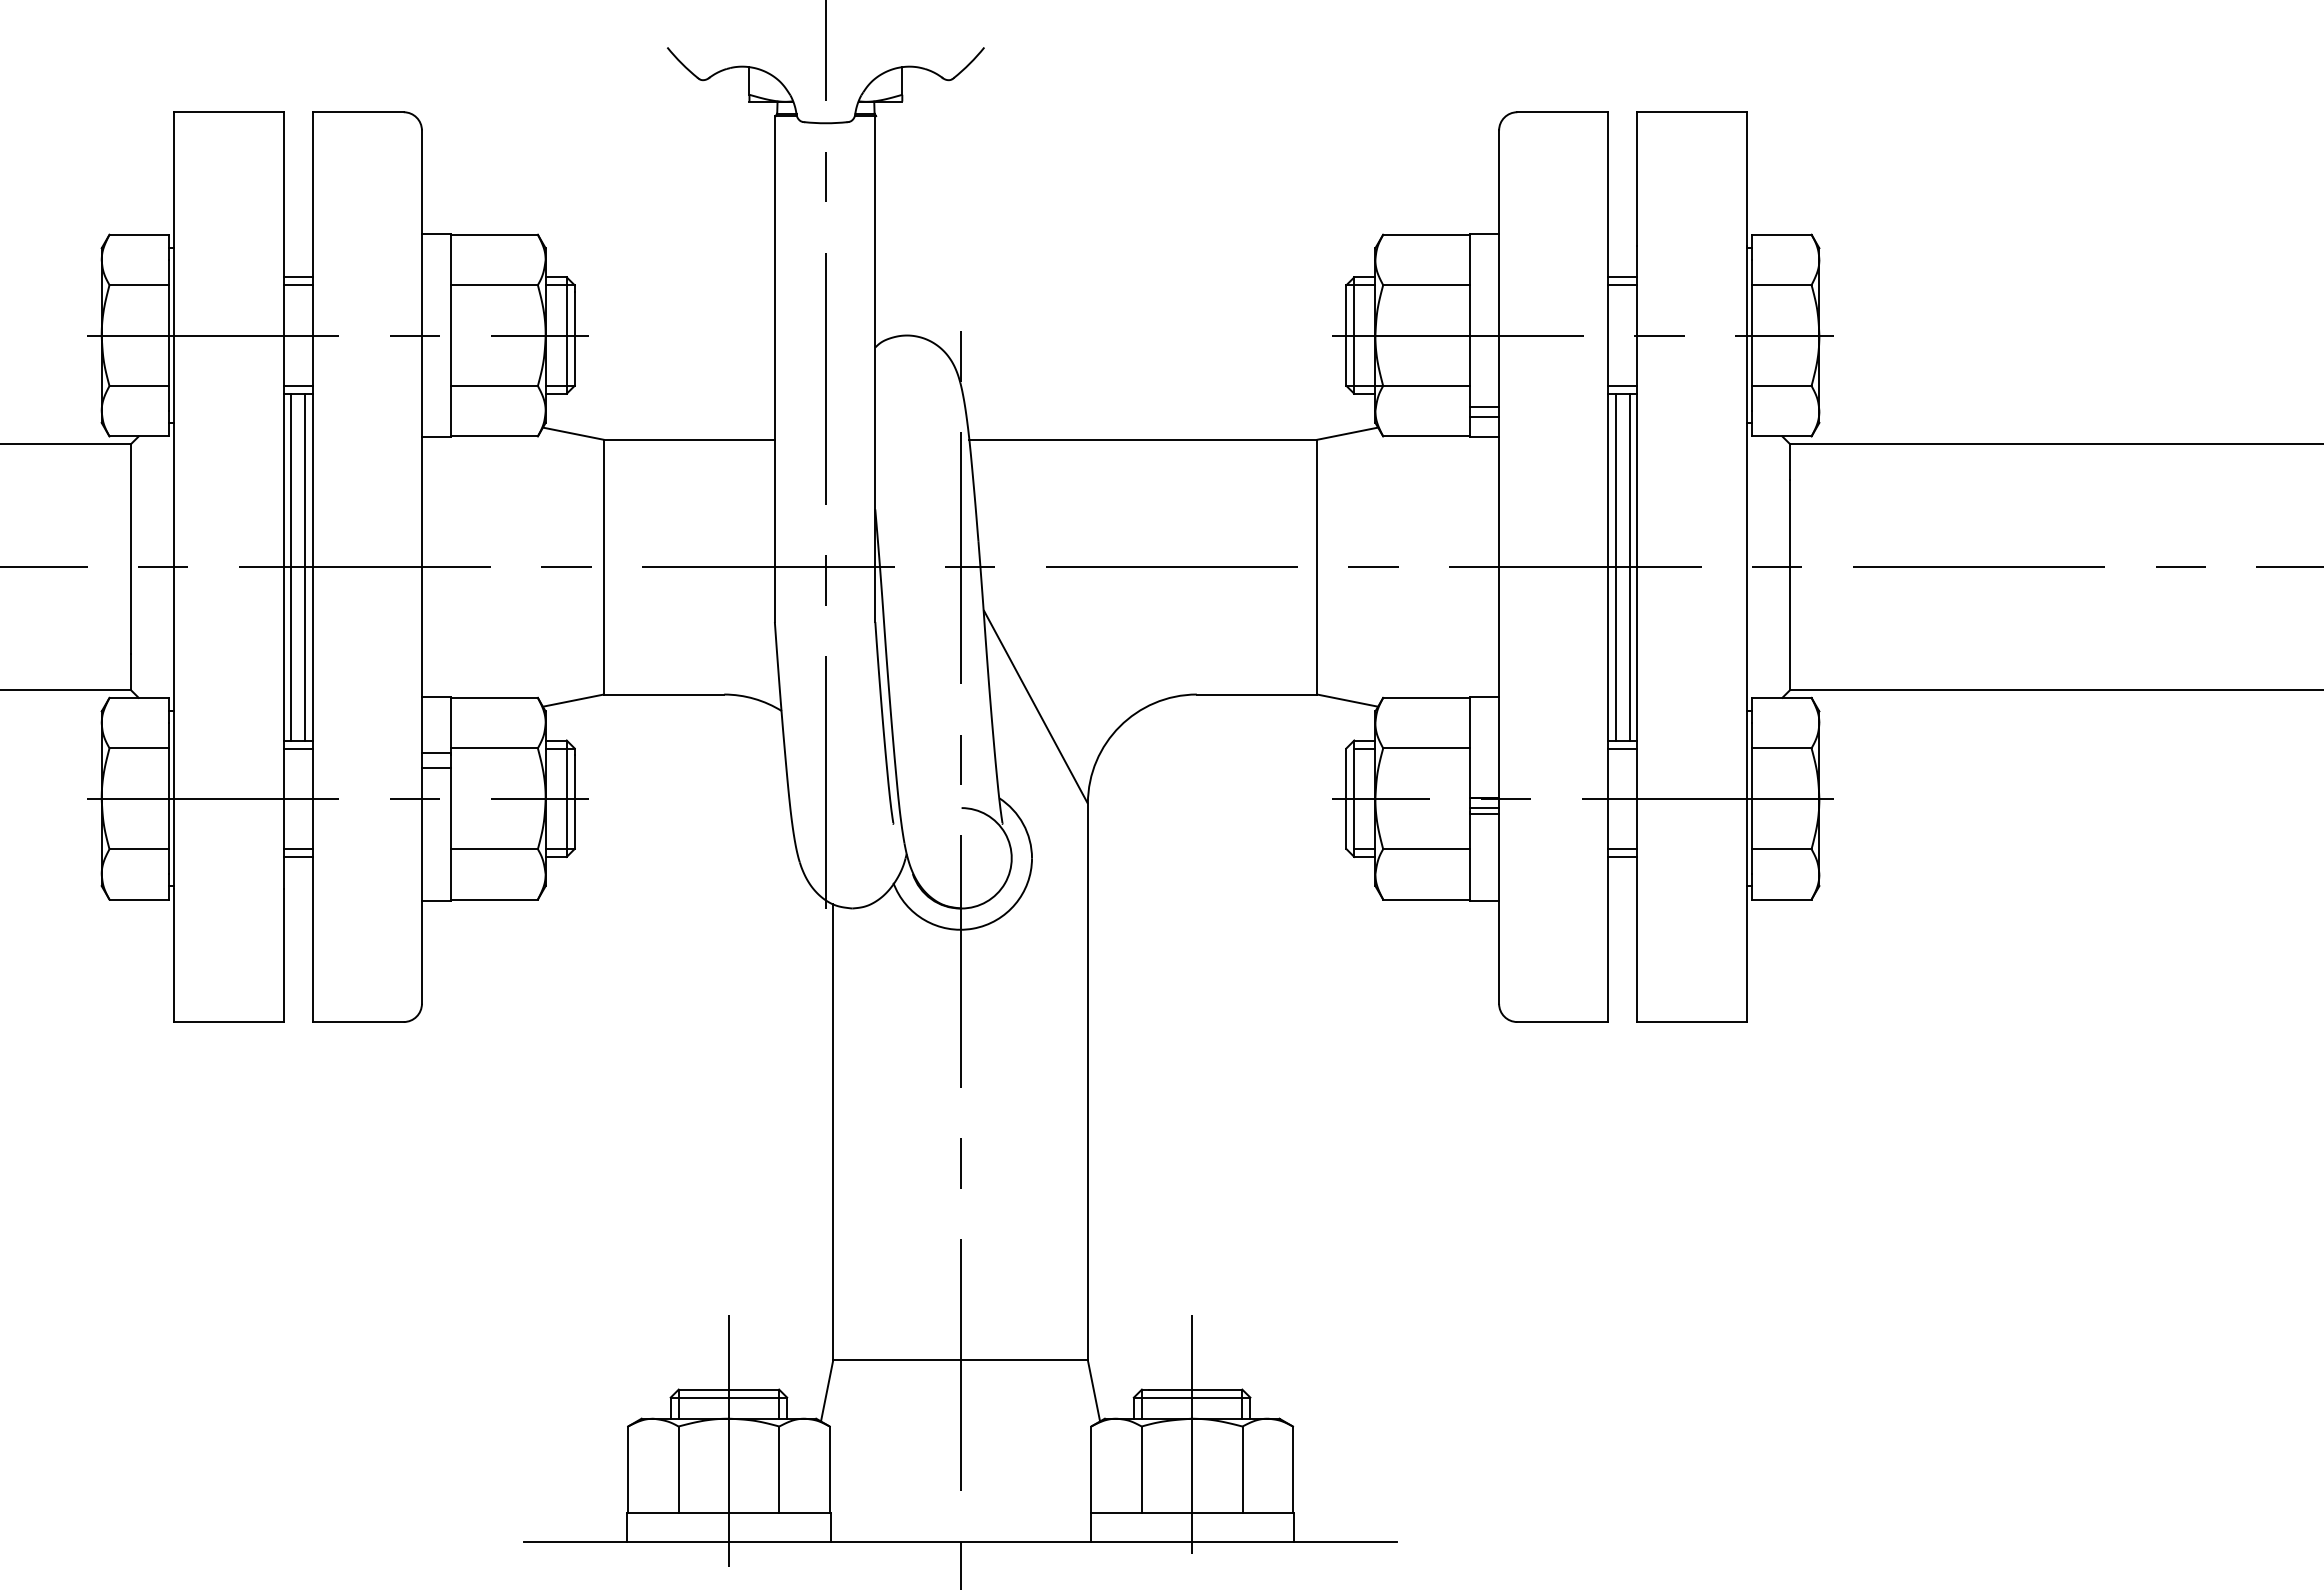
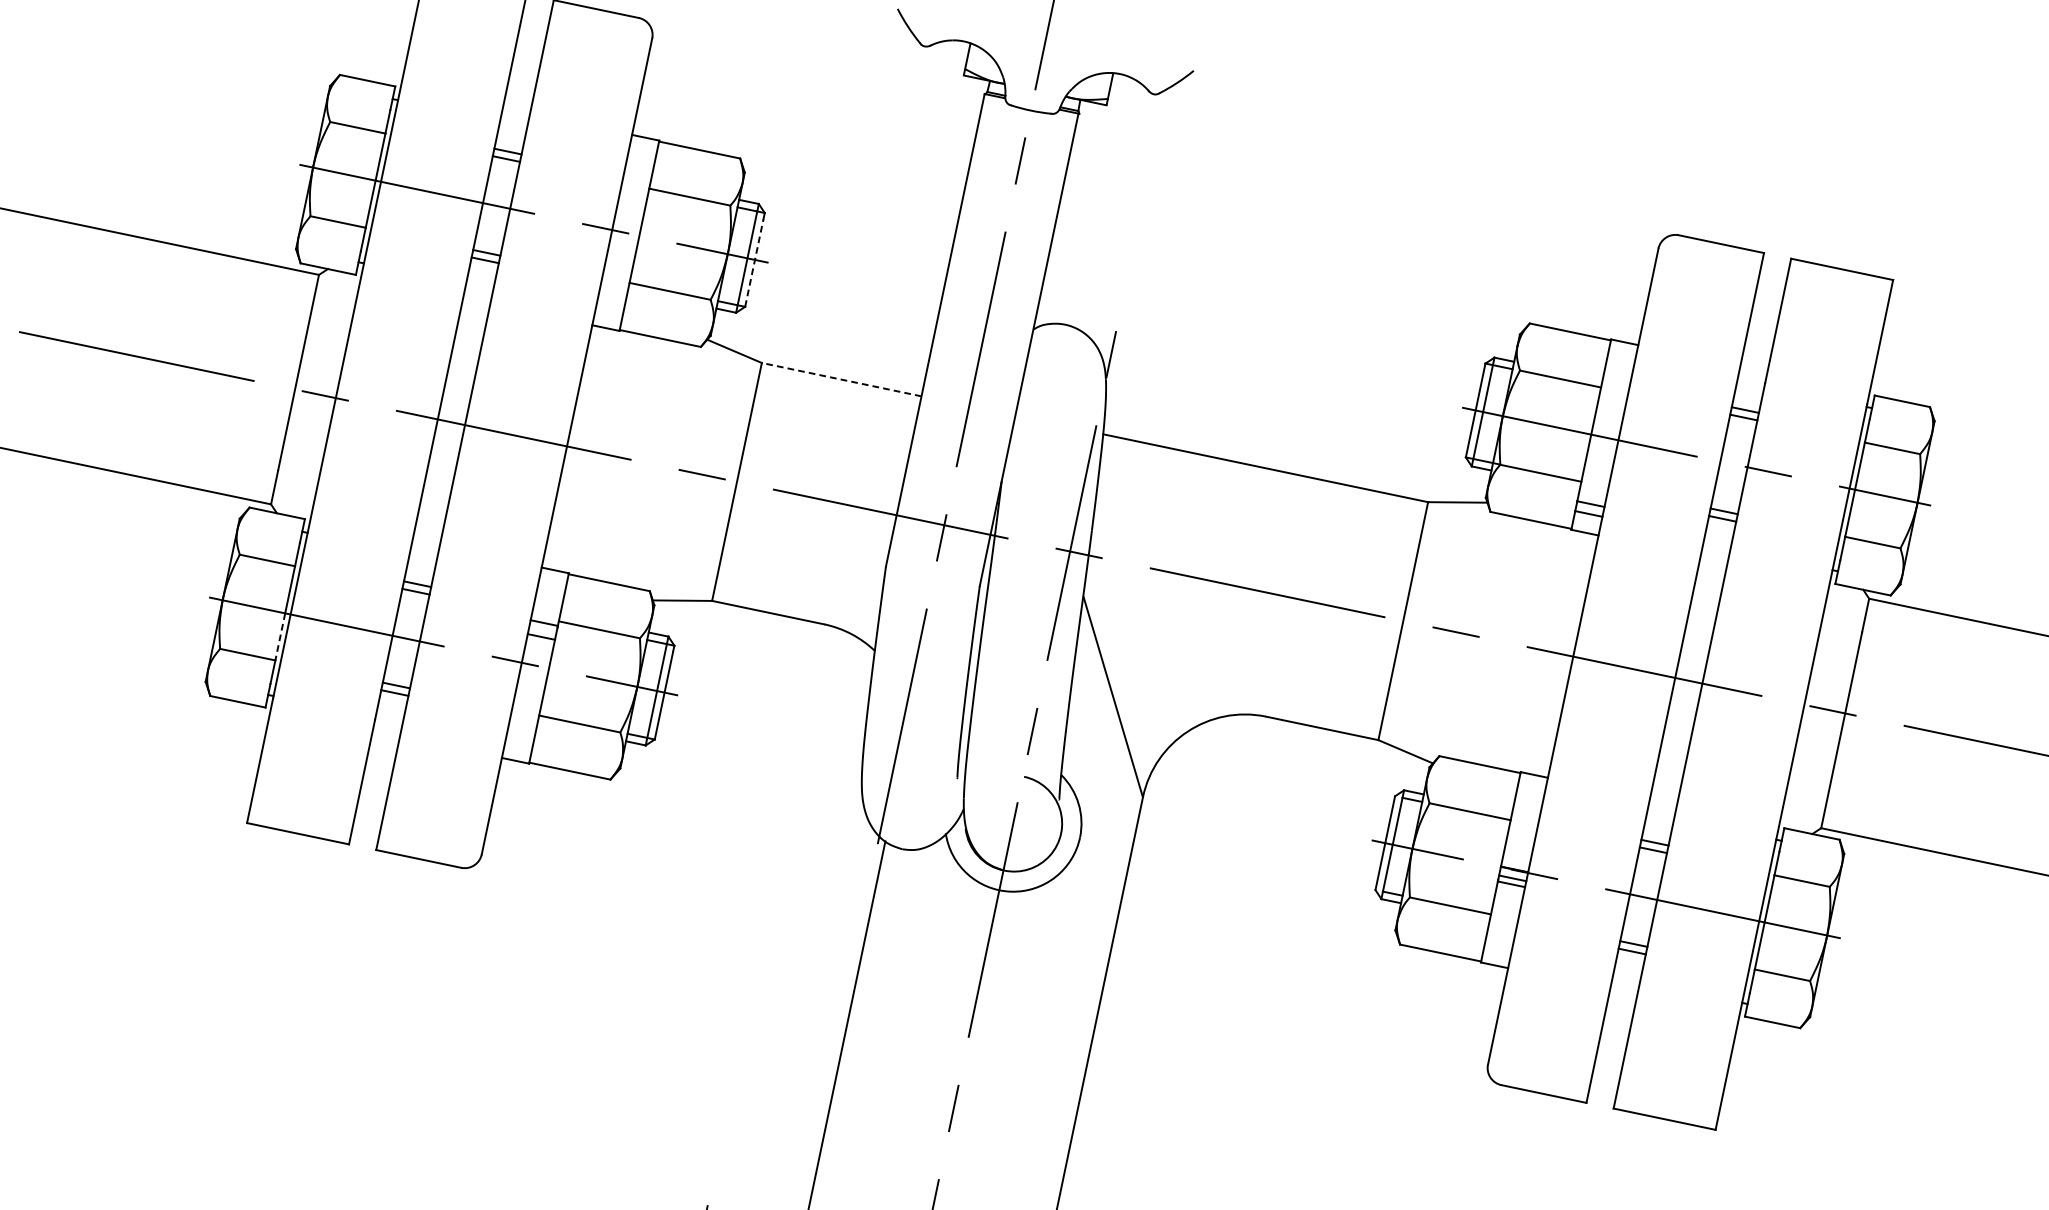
line: (574, 338) -> (754, 262), solid -> dashed
line: (688, 439) -> (840, 379), solid -> dashed
line: (290, 566) -> (444, 420), removed
line: (305, 566) -> (458, 423), removed
line: (1615, 566) -> (1682, 678), removed
line: (1630, 566) -> (1696, 681), removed
line: (168, 824) -> (280, 637), solid -> dashed

